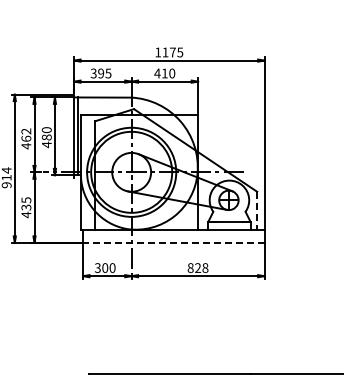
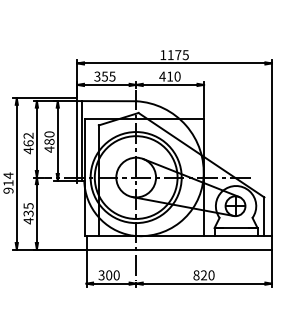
text: (101, 73) -> (105, 76), 395 -> 355
line: (257, 211) -> (264, 217), dashed -> solid
line: (173, 242) -> (178, 249), dashed -> solid
text: (205, 268) -> (211, 275), 828 -> 820

